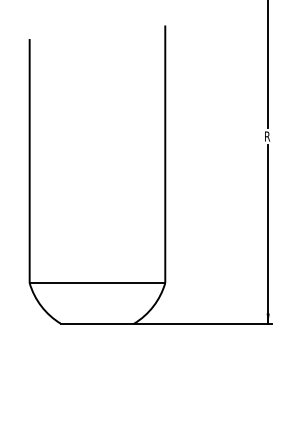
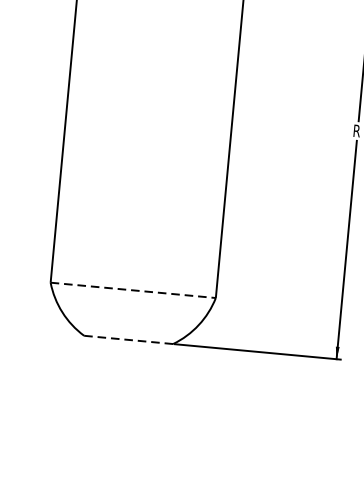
line: (97, 283) -> (133, 290), solid -> dashed
line: (97, 323) -> (128, 339), solid -> dashed

